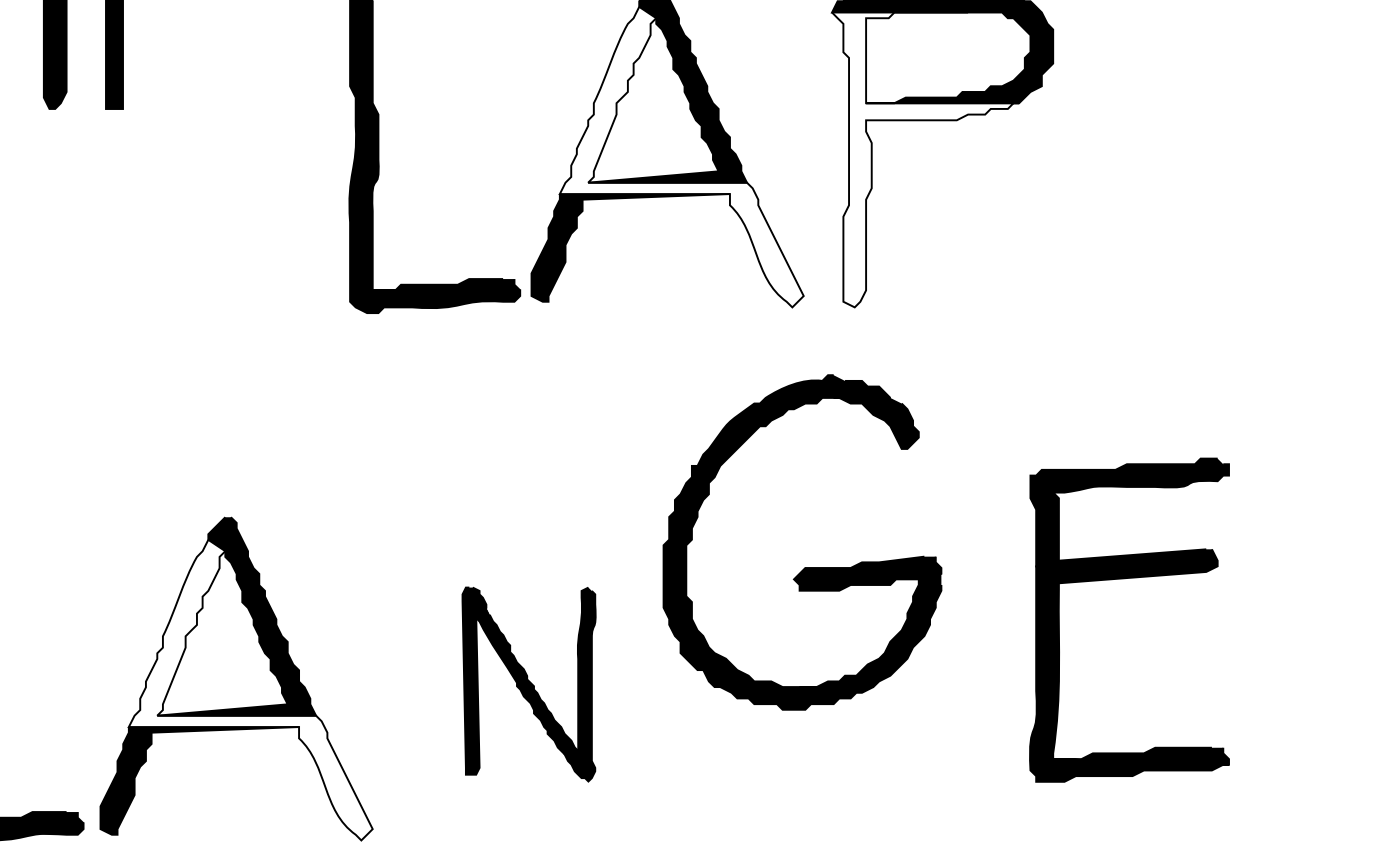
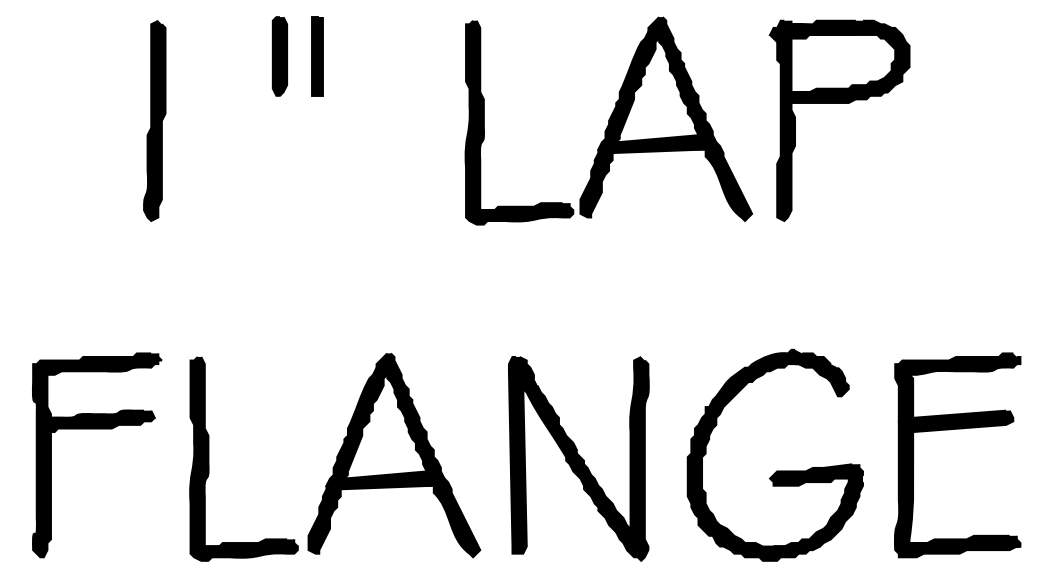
fill: (682, 157) -> (675, 126), added
fill: (926, 160) -> (829, 128), added
part: (804, 566) -> (776, 470), moved
part: (1118, 580) -> (950, 430), moved
part: (528, 683) -> (578, 458), size x1.67
fill: (251, 690) -> (403, 462), added

